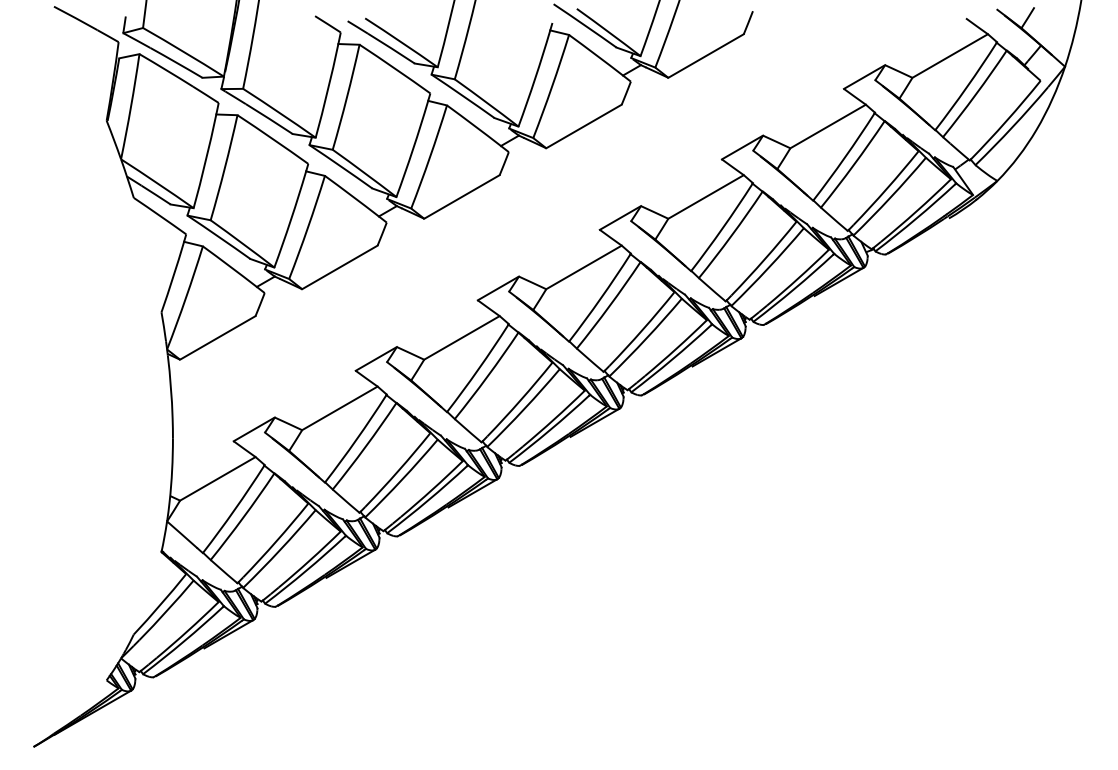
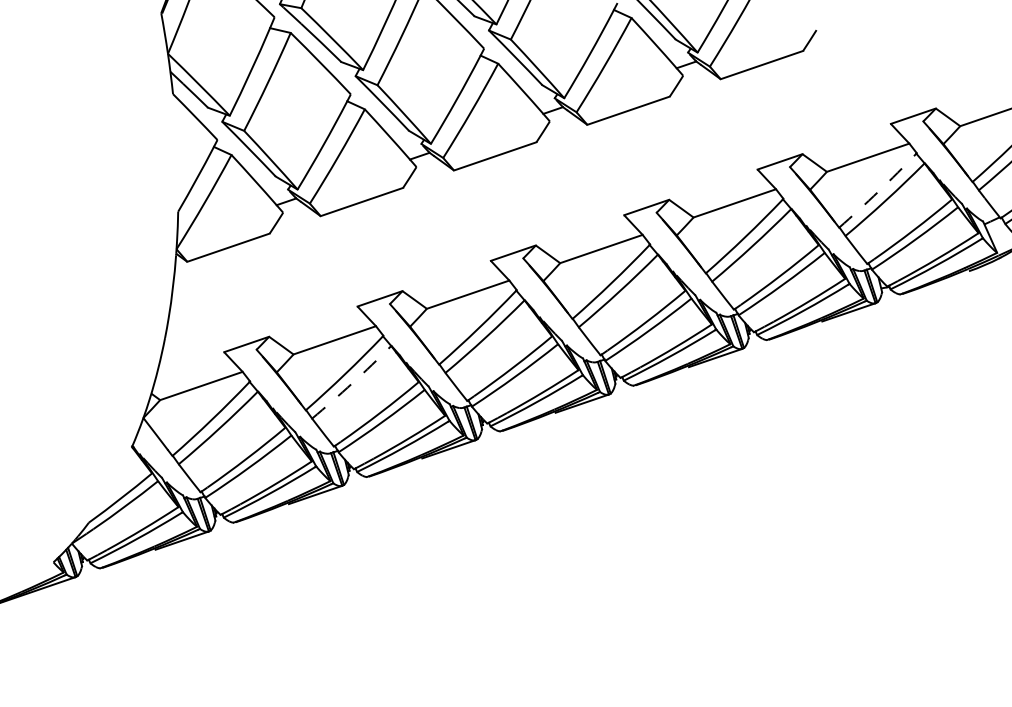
arc: (844, 157) -> (878, 191), solid -> dashed
arc: (365, 447) -> (352, 383), solid -> dashed

